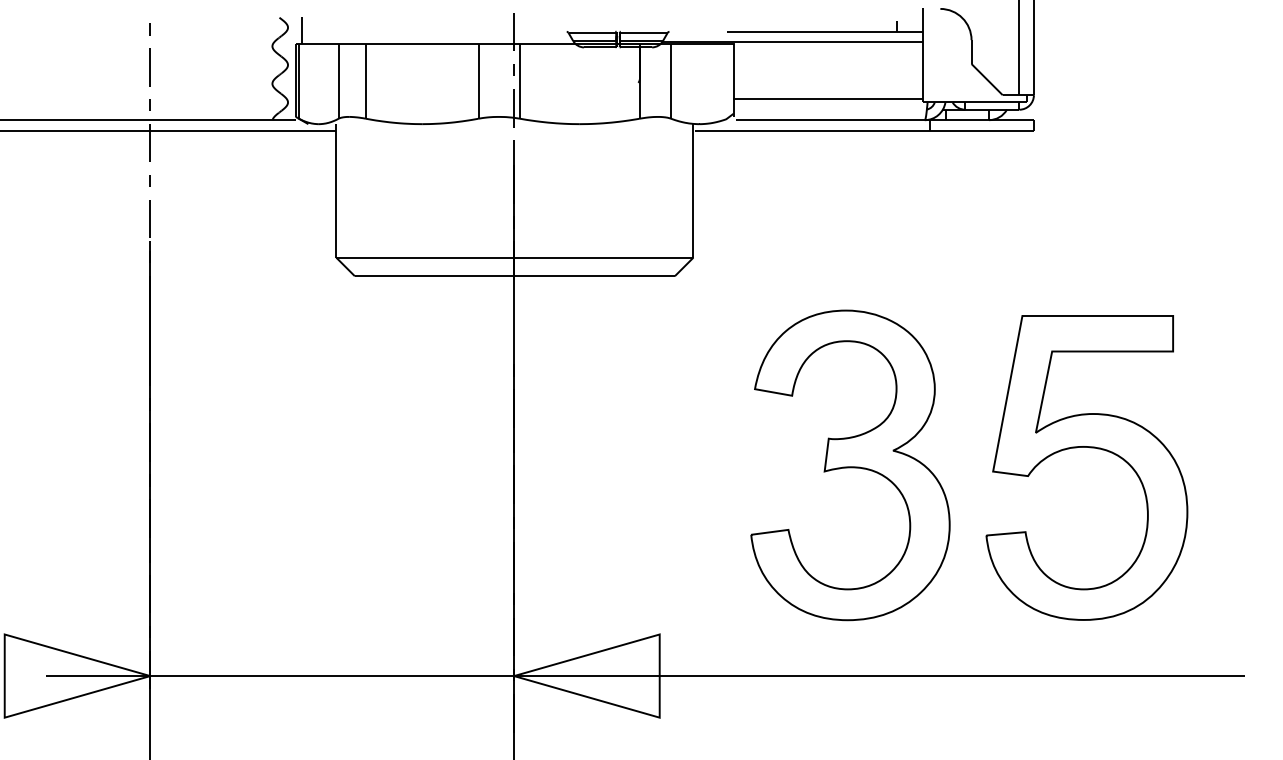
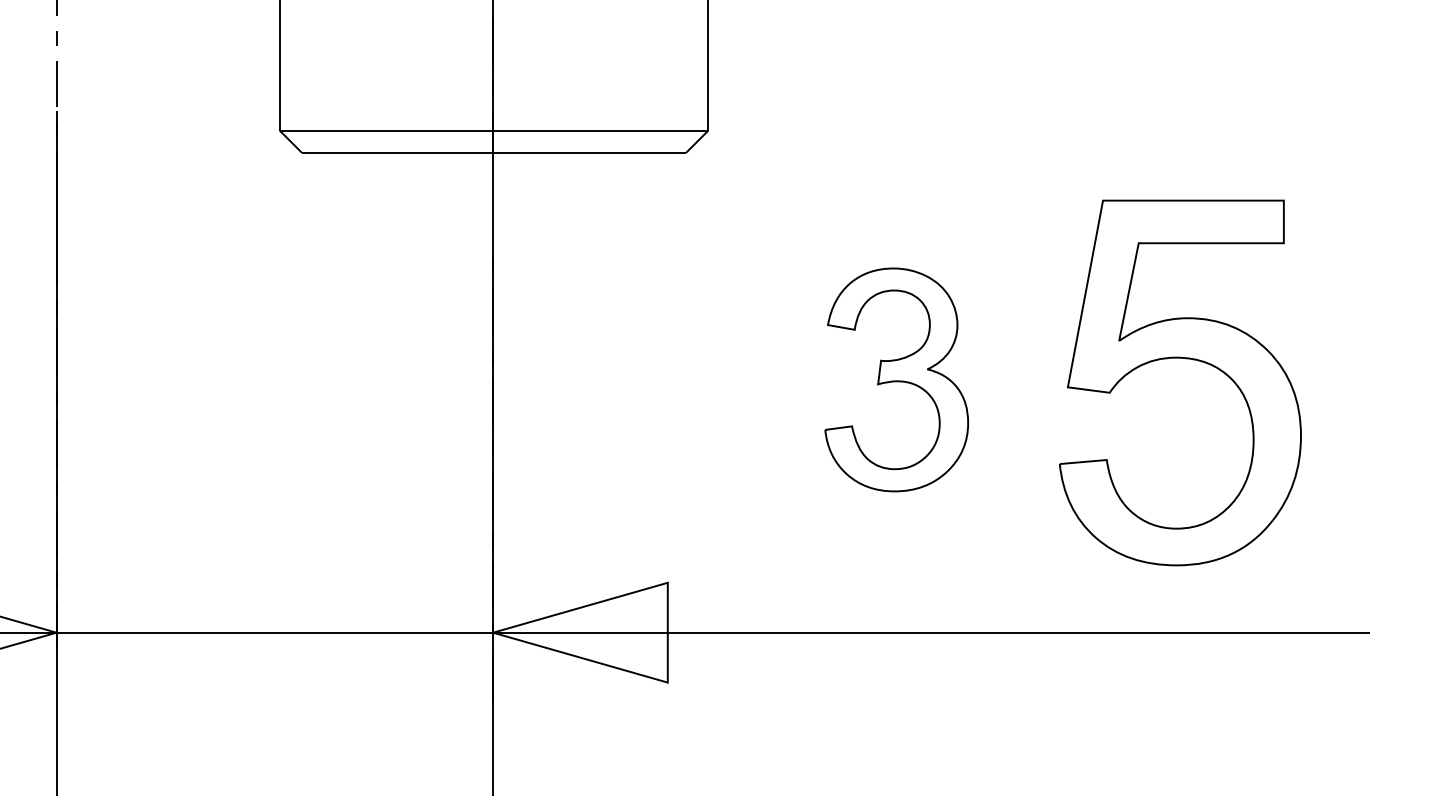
part: (850, 465) -> (896, 380), size x0.6

